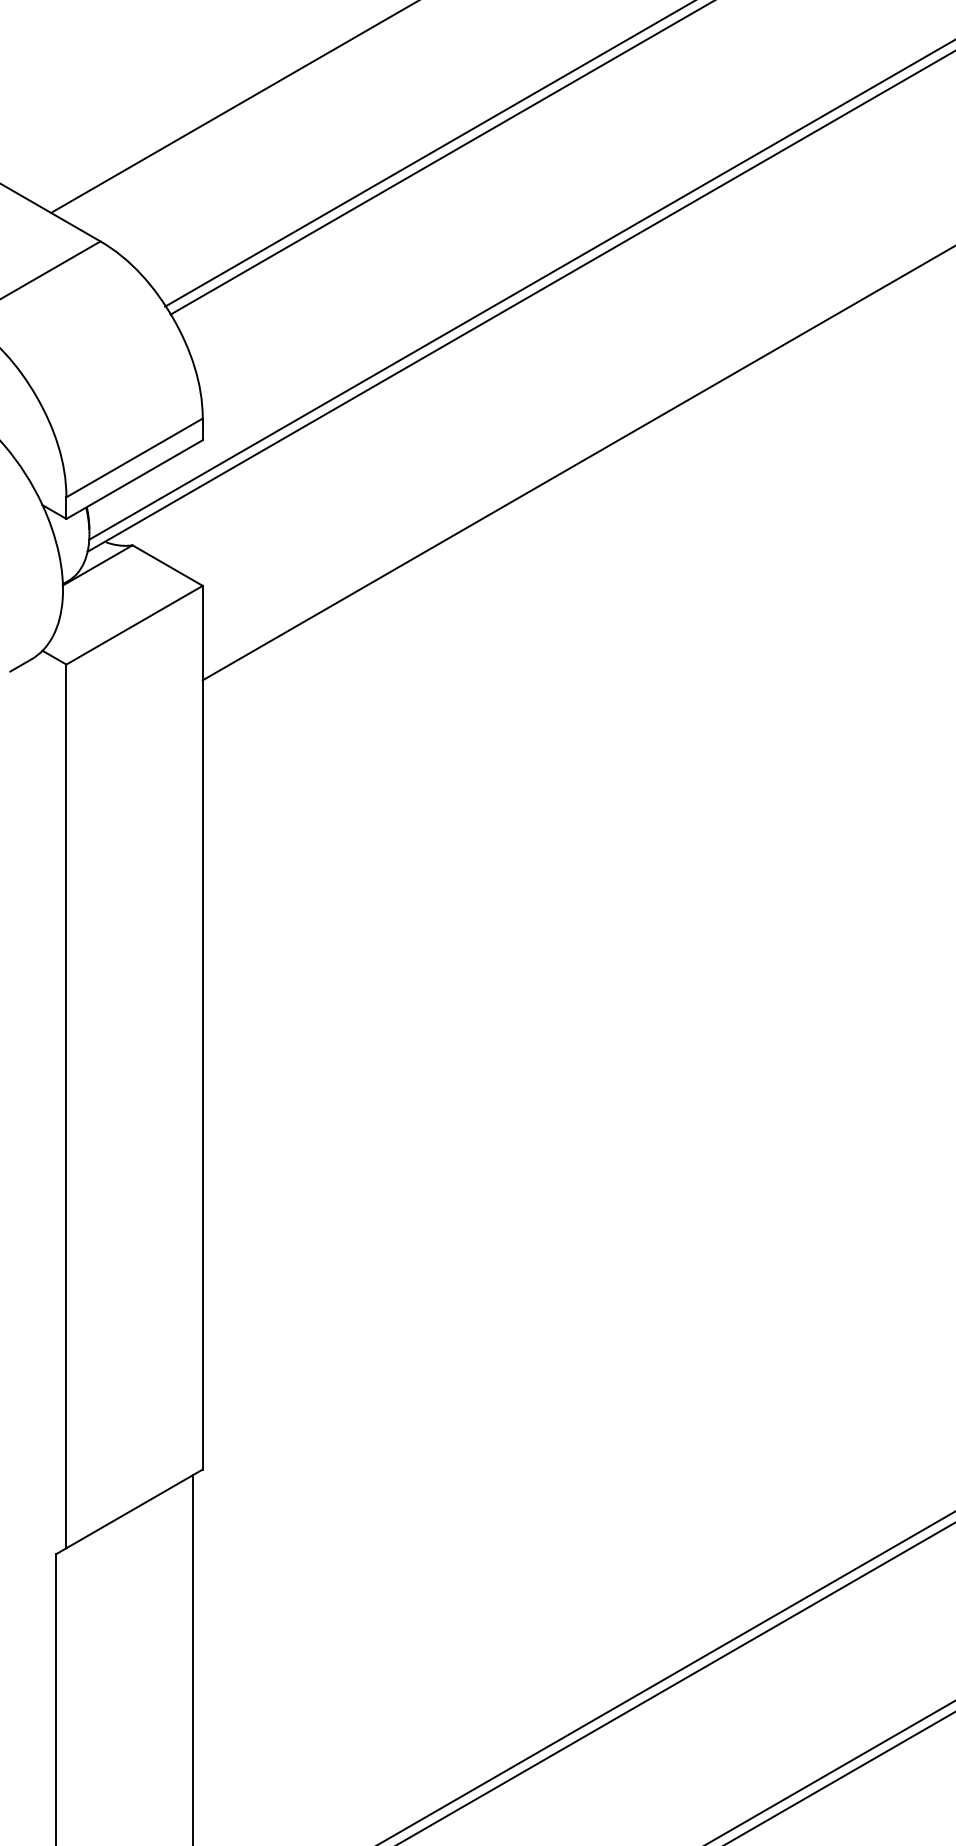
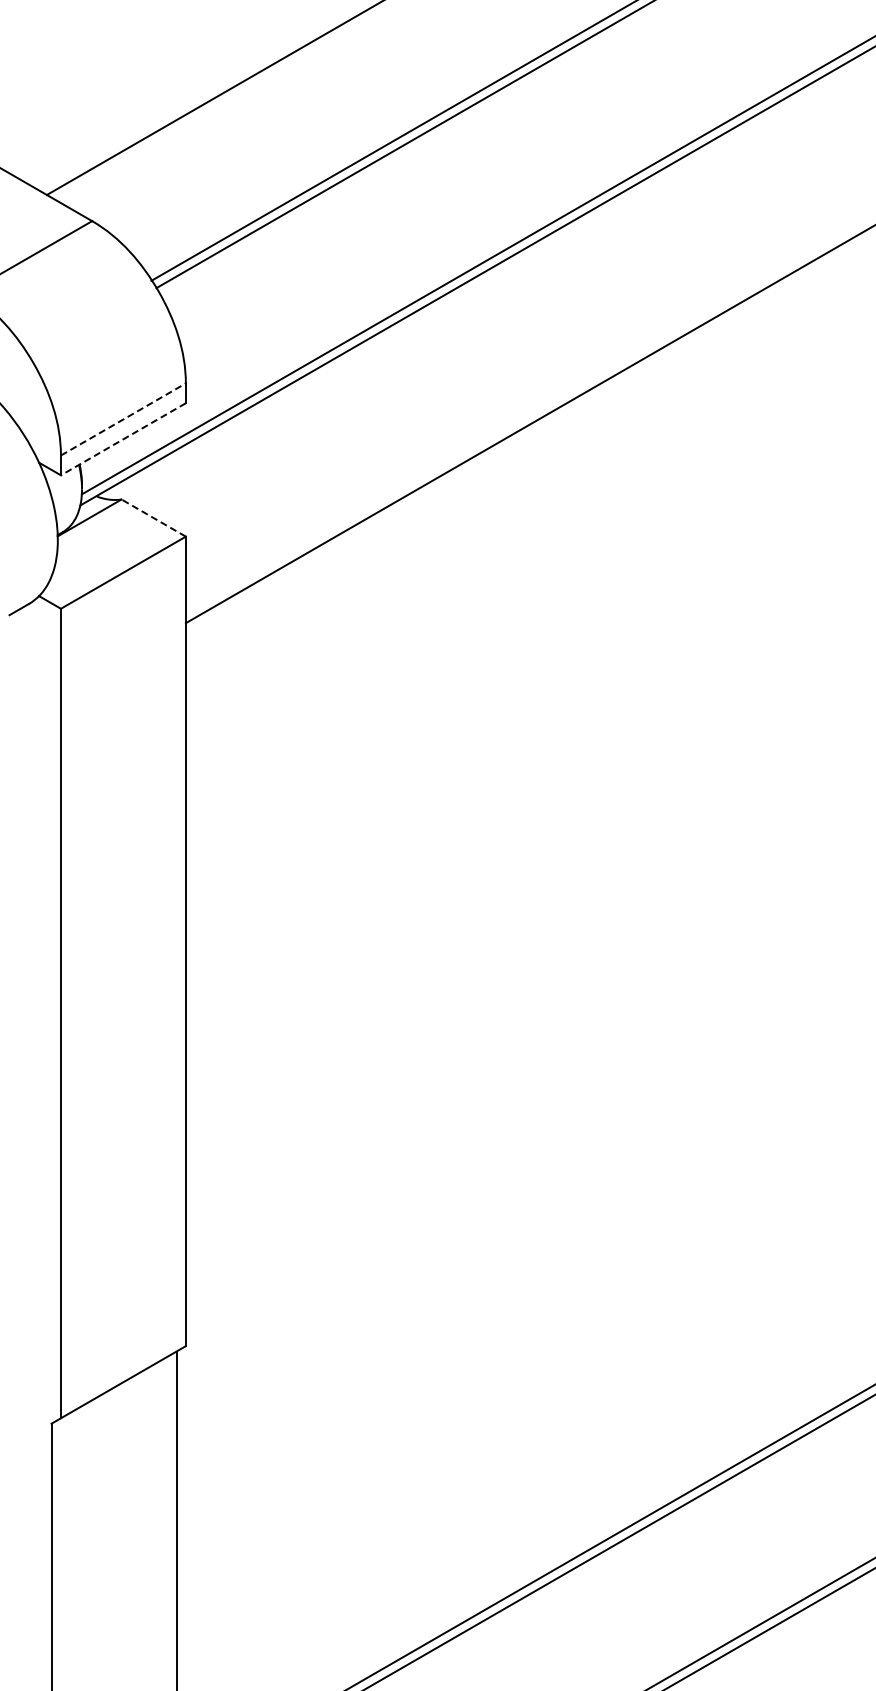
line: (134, 457) -> (123, 419), solid -> dashed
line: (133, 479) -> (122, 439), solid -> dashed
line: (167, 564) -> (153, 517), solid -> dashed

